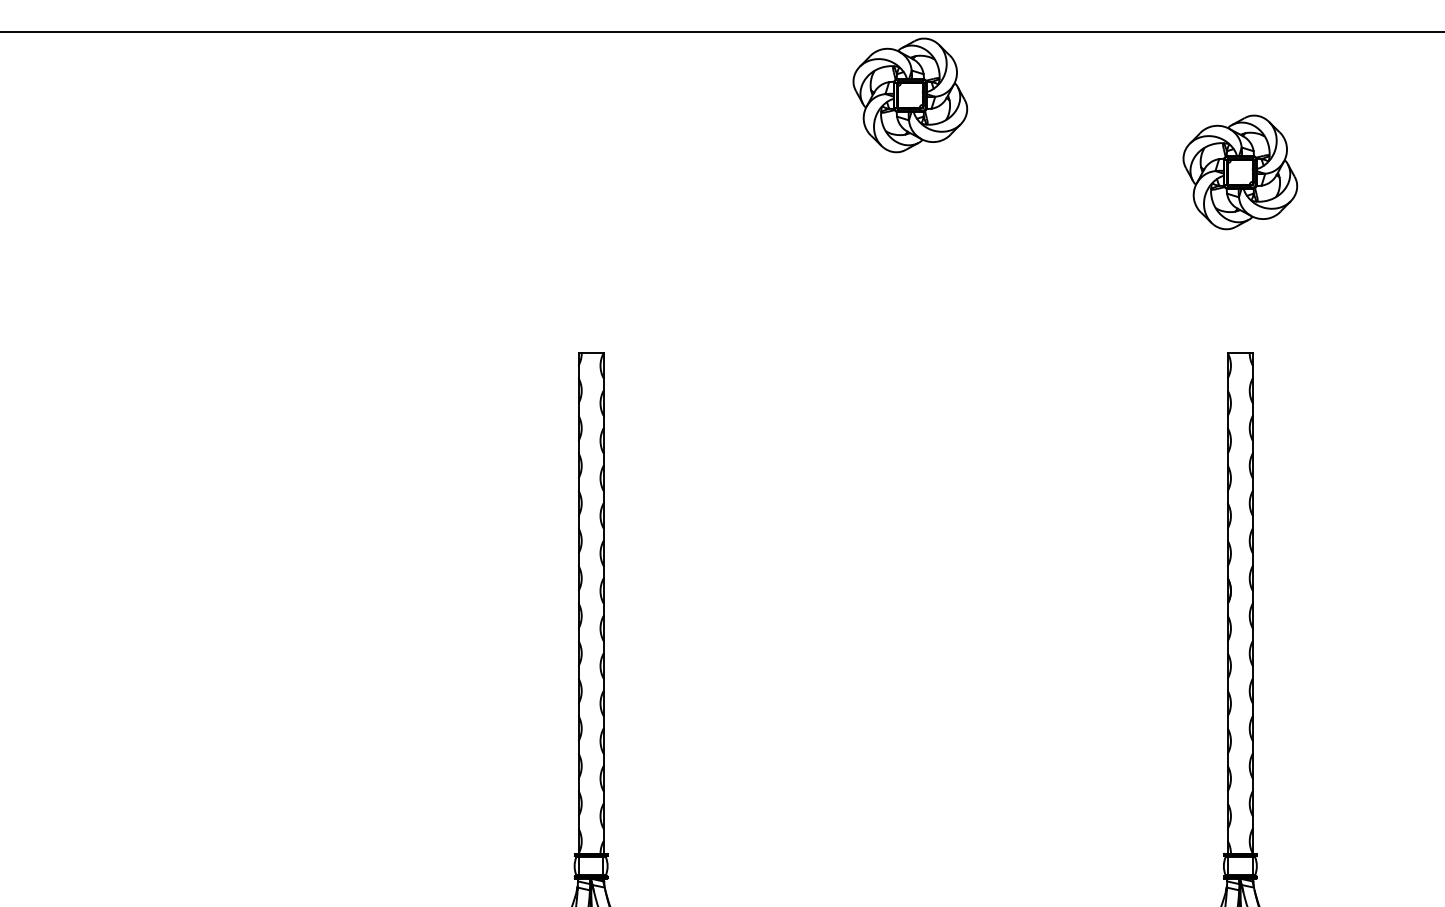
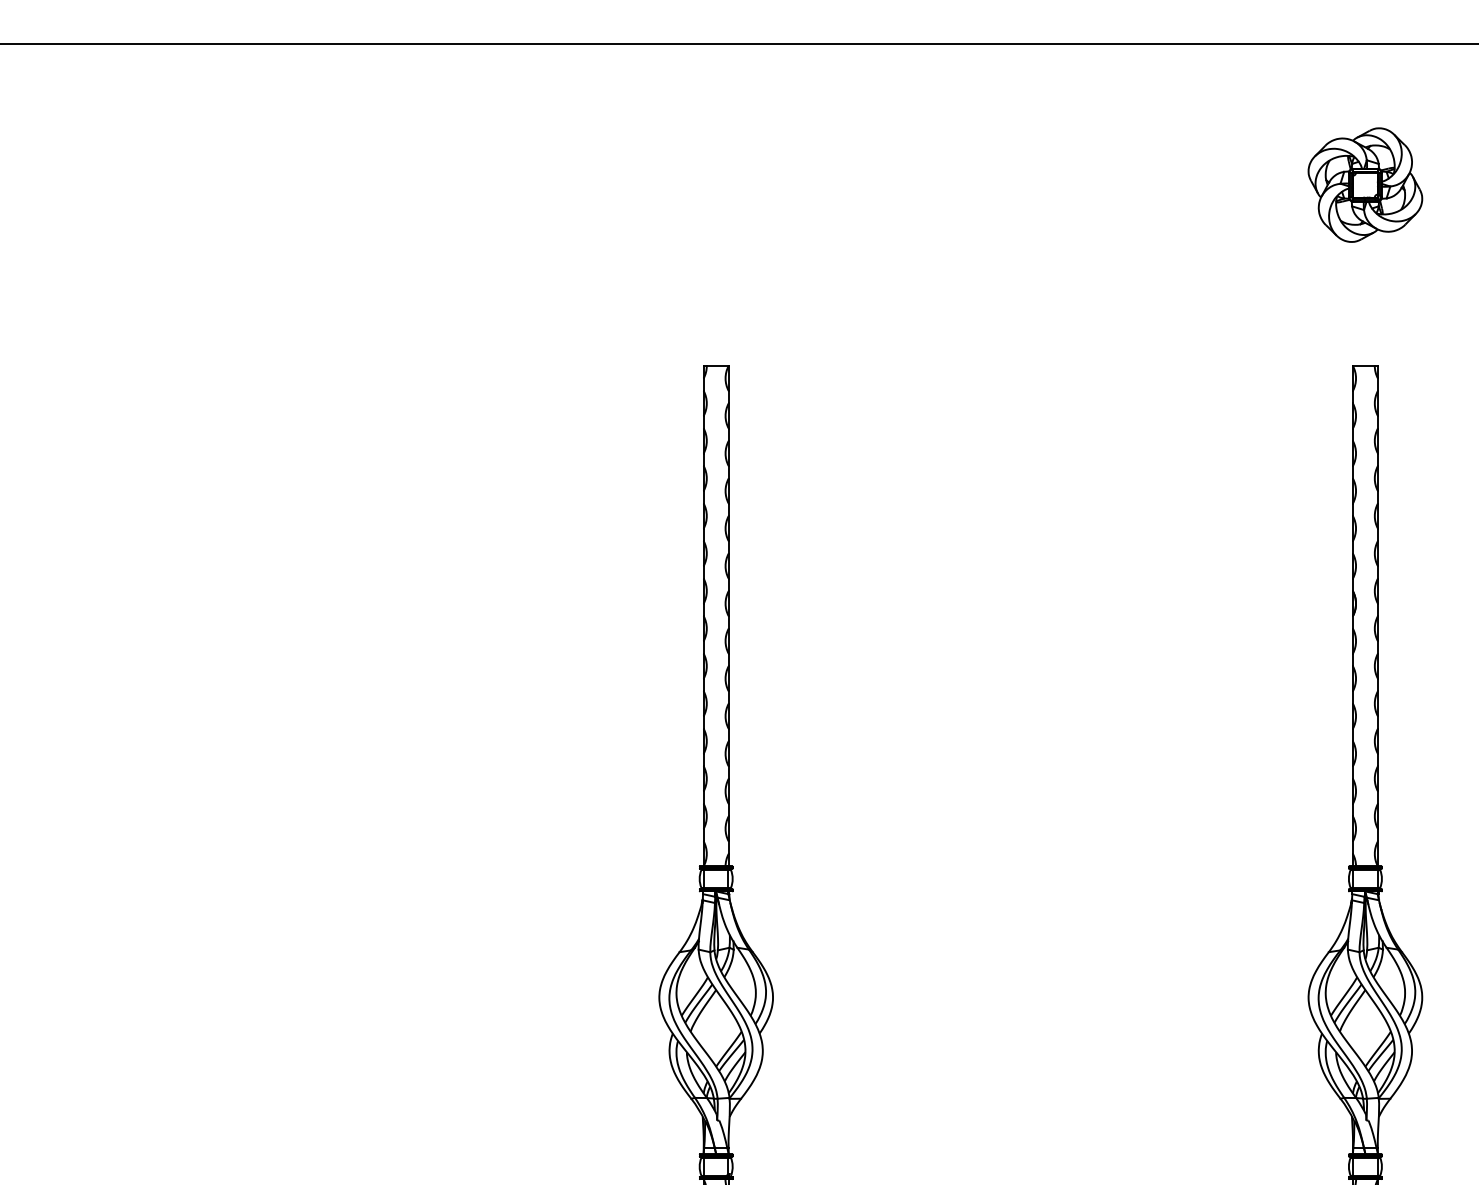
part: (910, 94) -> (1035, 107), removed

